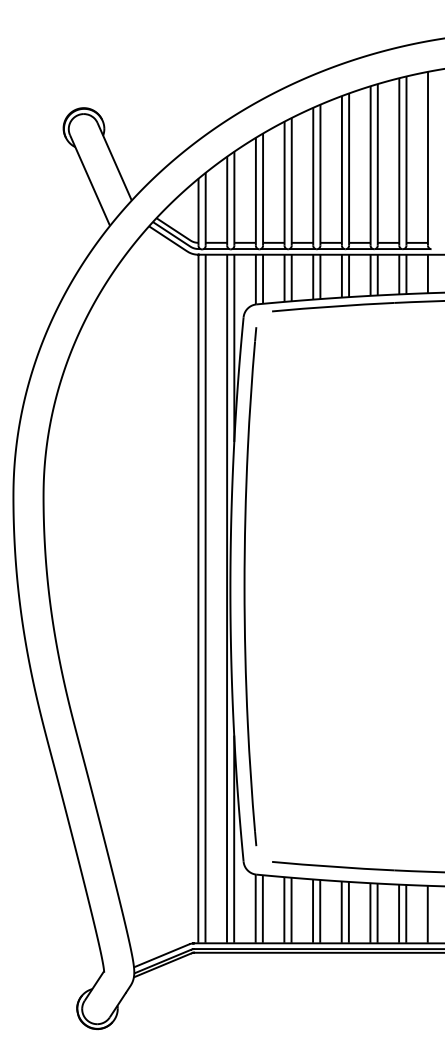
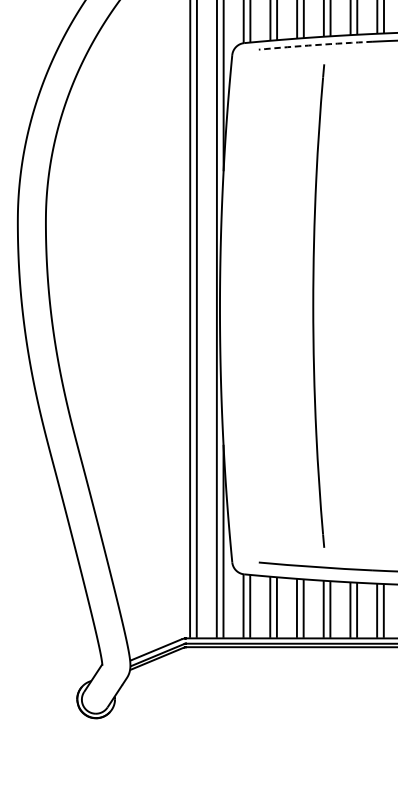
arc: (333, 306) -> (316, 45), solid -> dashed
part: (250, 586) -> (318, 305), moved

